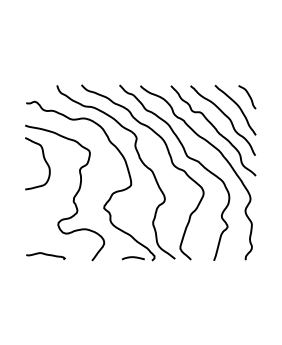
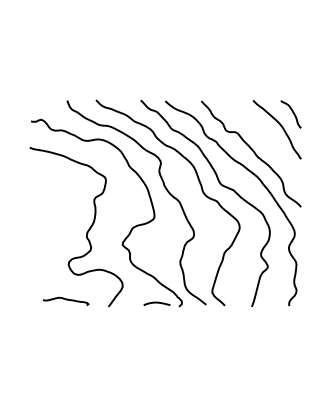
curve: (224, 115) -> (264, 136), removed
curve: (44, 161) -> (52, 189), removed
curve: (46, 255) -> (66, 300), moved

